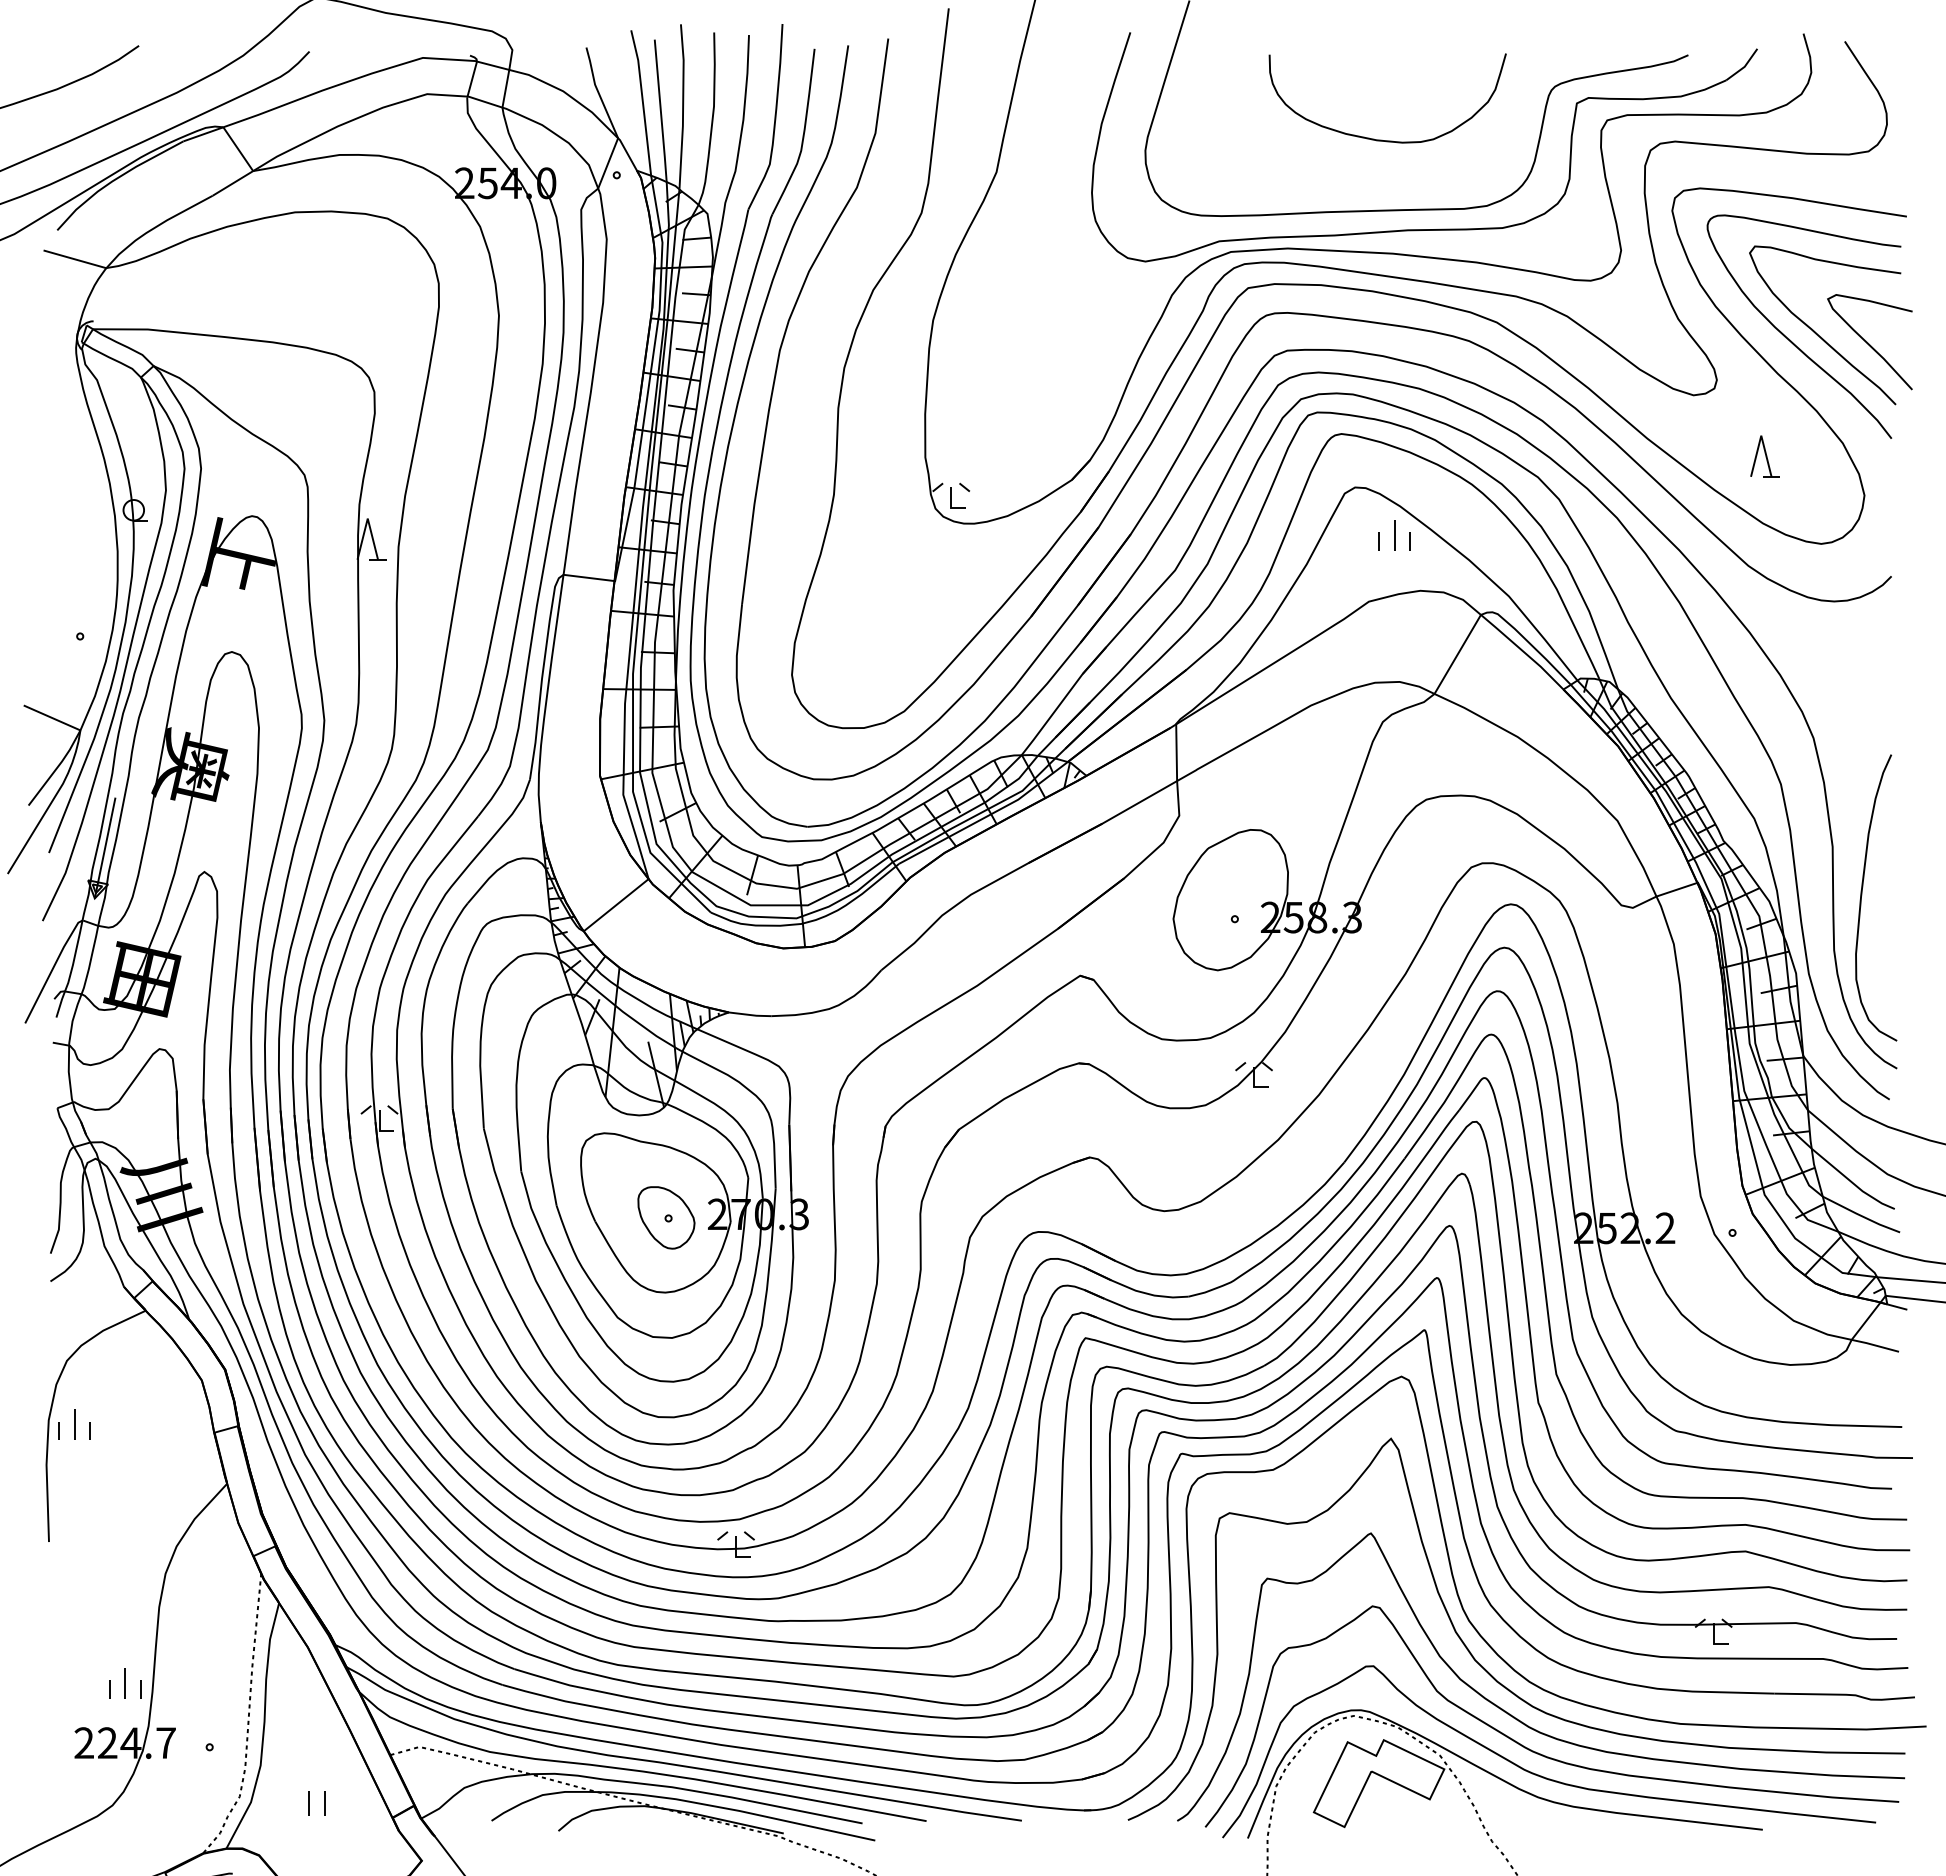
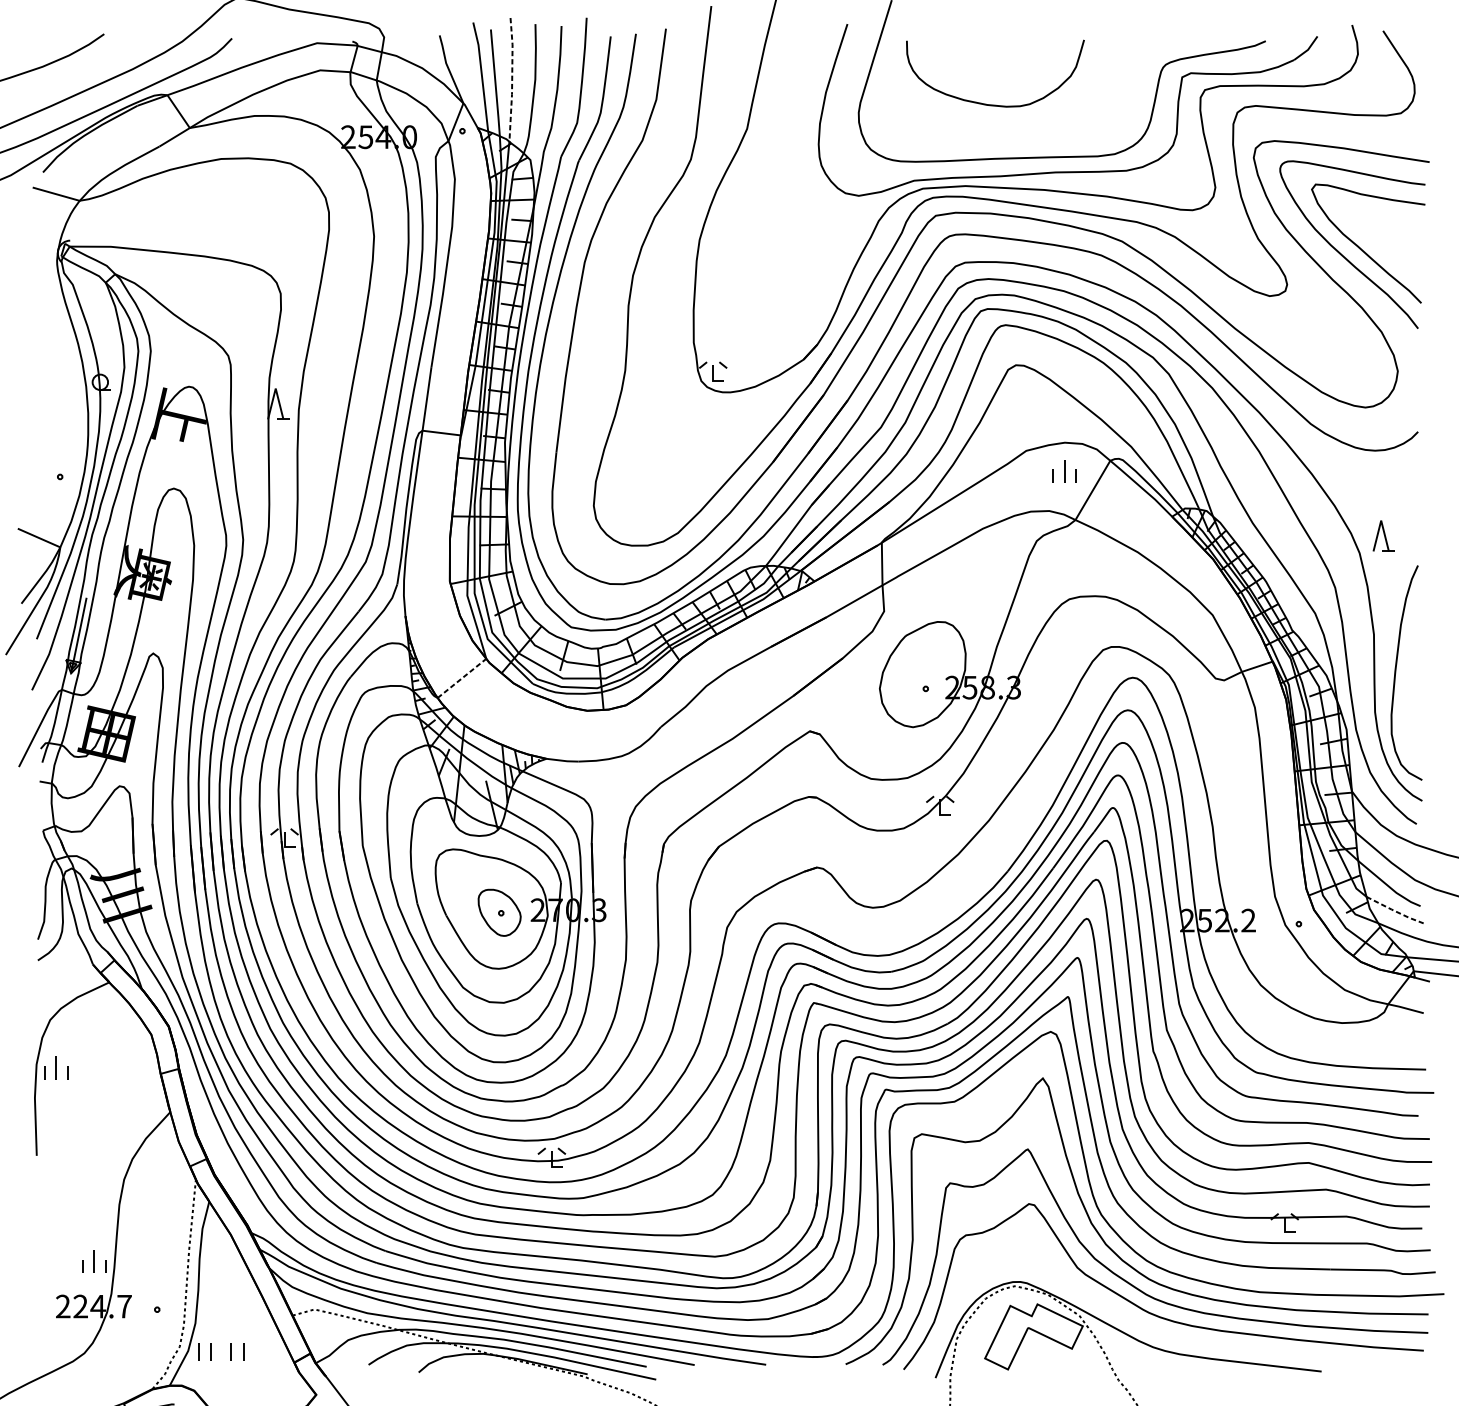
line: (683, 106) -> (512, 79), solid -> dashed
curve: (1382, 139) -> (991, 104), moved
curve: (1868, 342) -> (1400, 256), removed
part: (1764, 456) -> (1383, 536), moved
part: (1394, 535) -> (1064, 471), moved
line: (616, 905) -> (462, 678), solid -> dashed
line: (1860, 1215) -> (1394, 911), solid -> dashed
curve: (1541, 1775) -> (1155, 1330), removed
part: (266, 1803) -> (199, 1351), added

